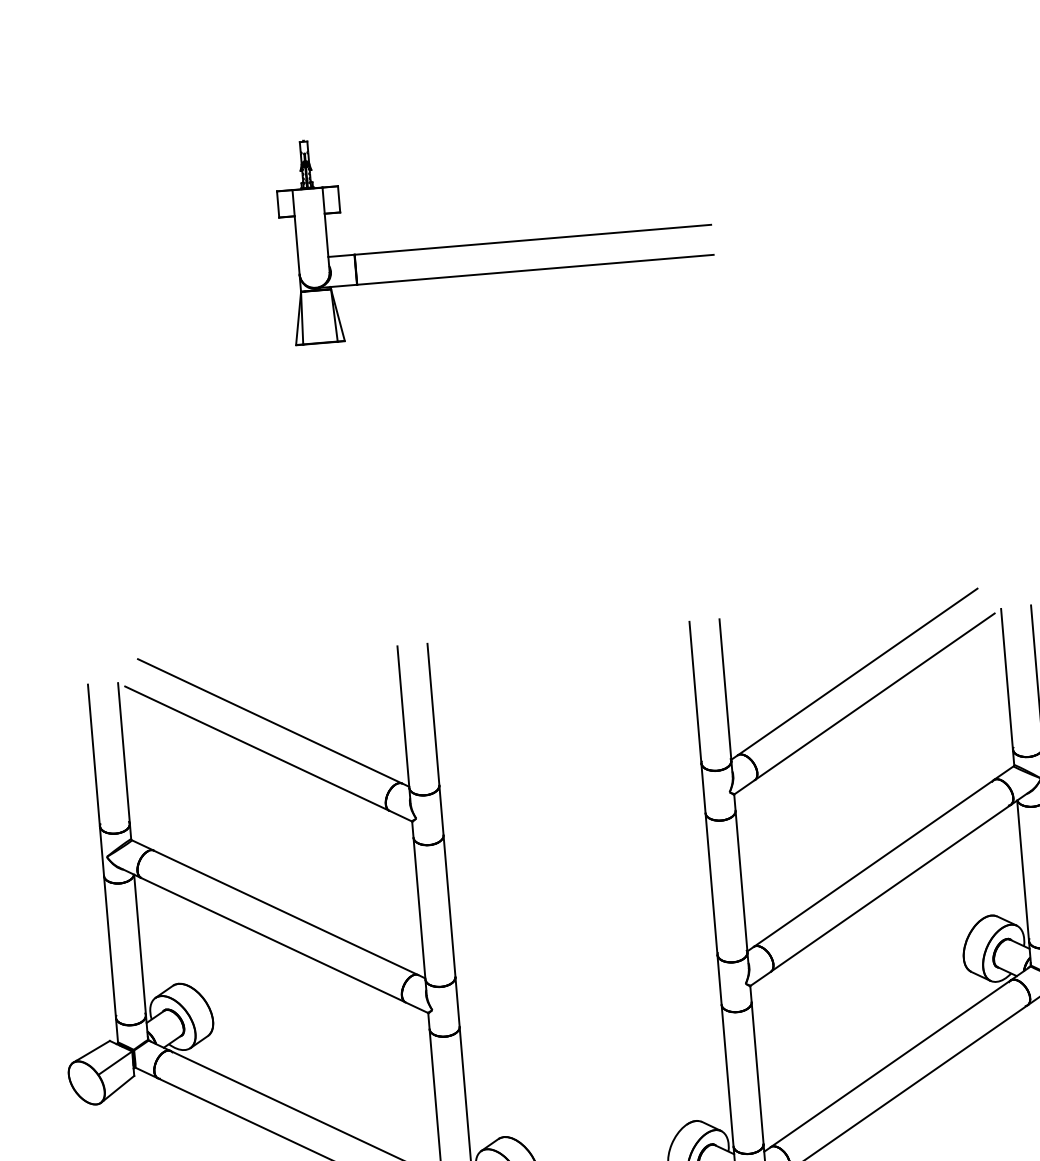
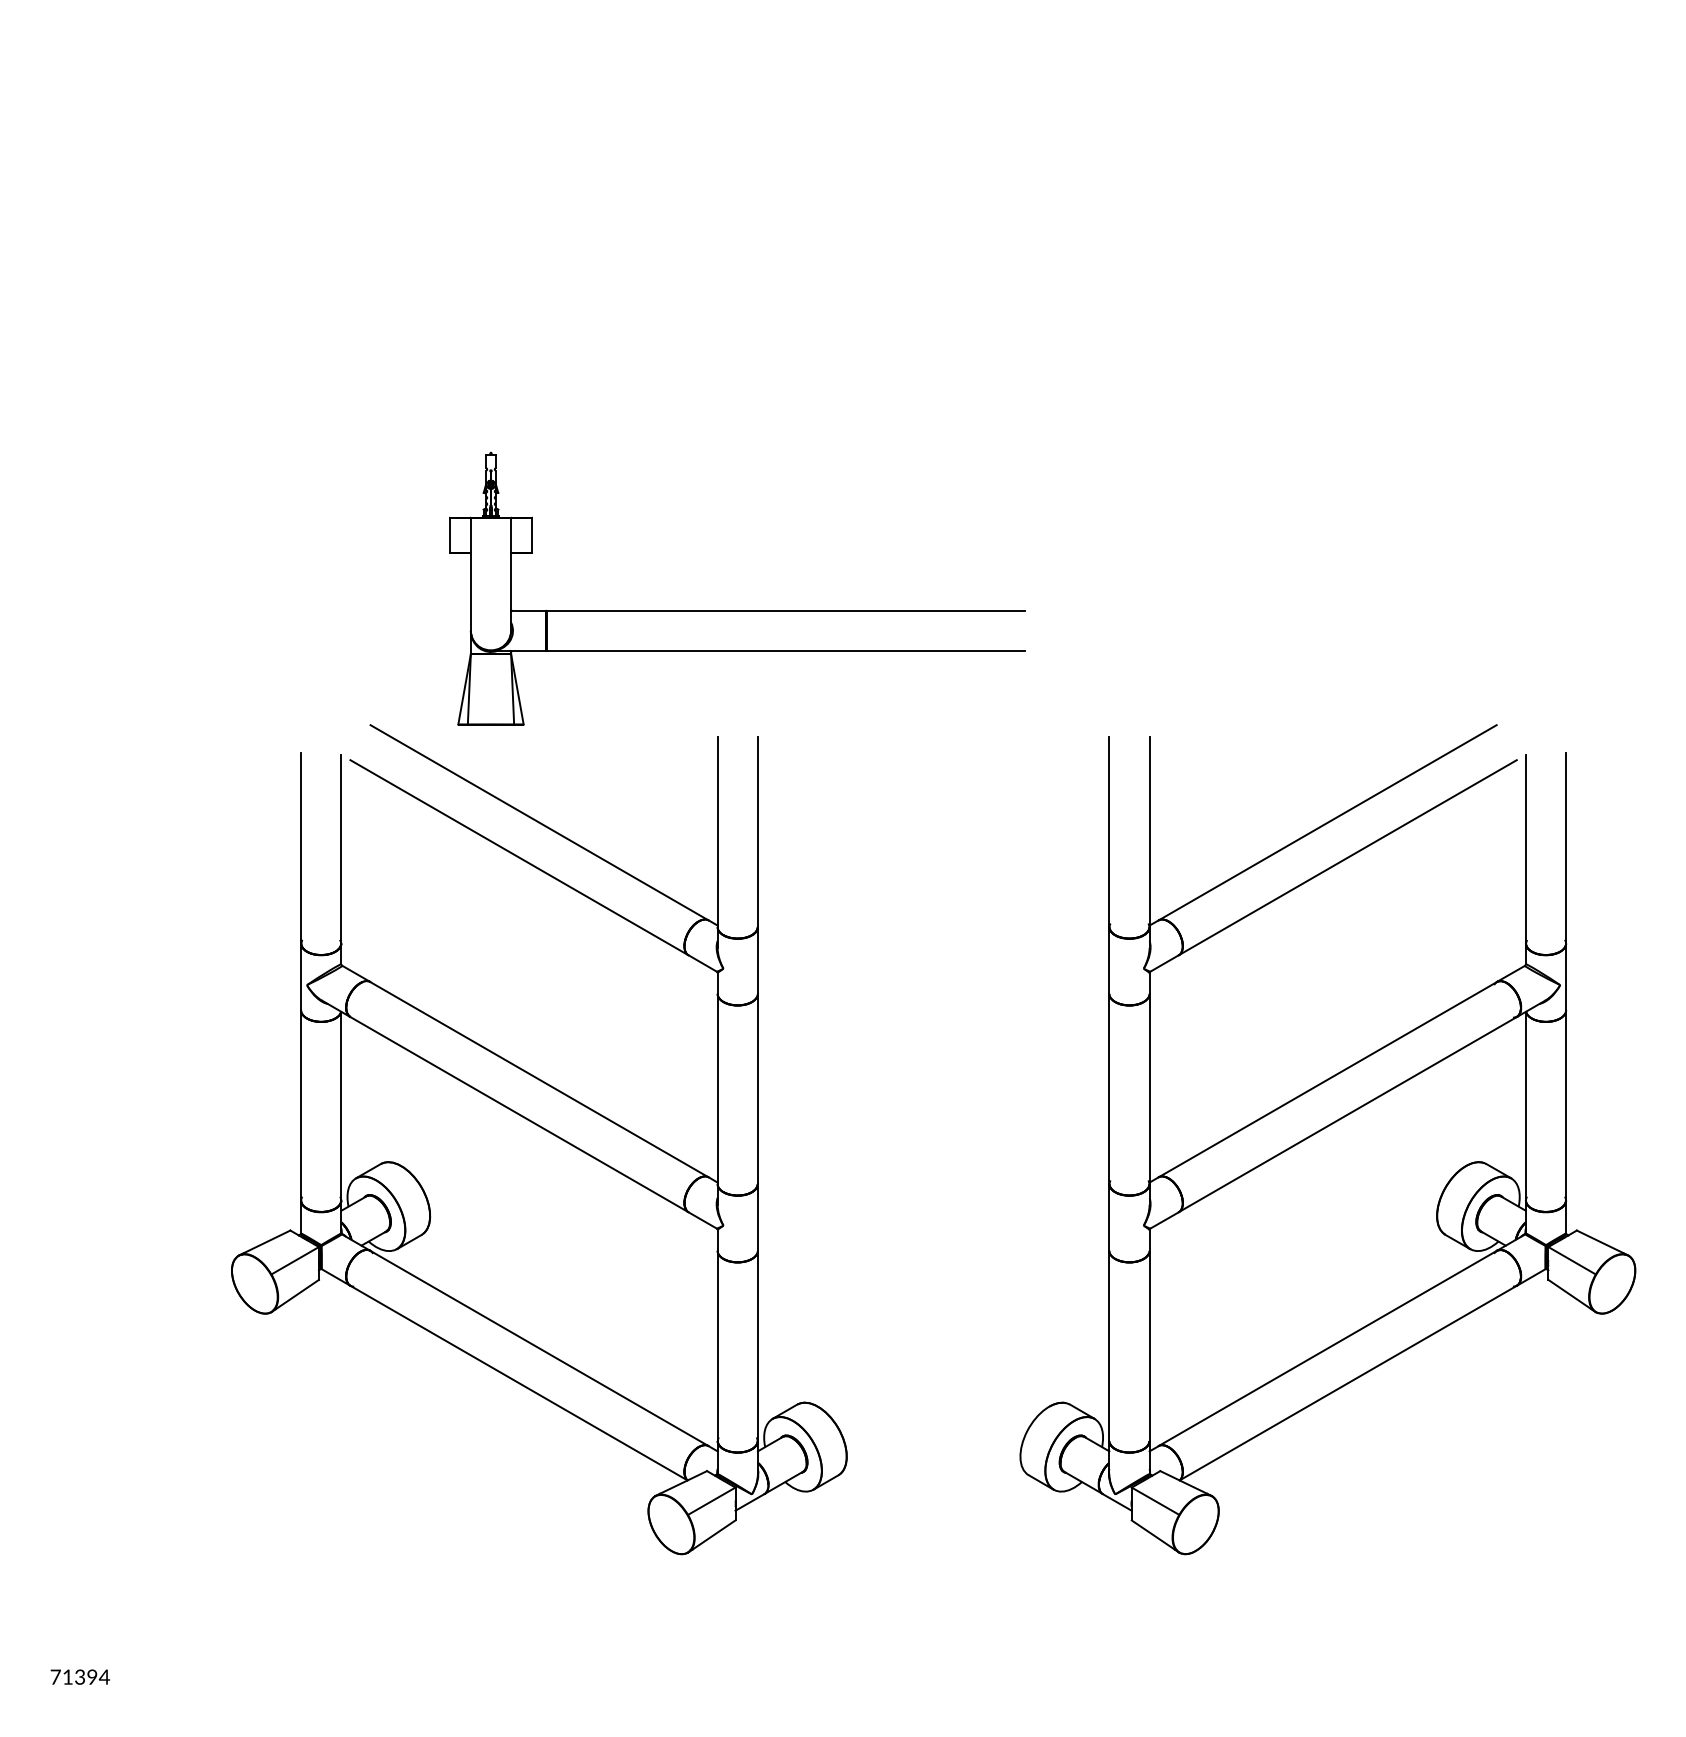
part: (497, 242) -> (737, 610), moved

